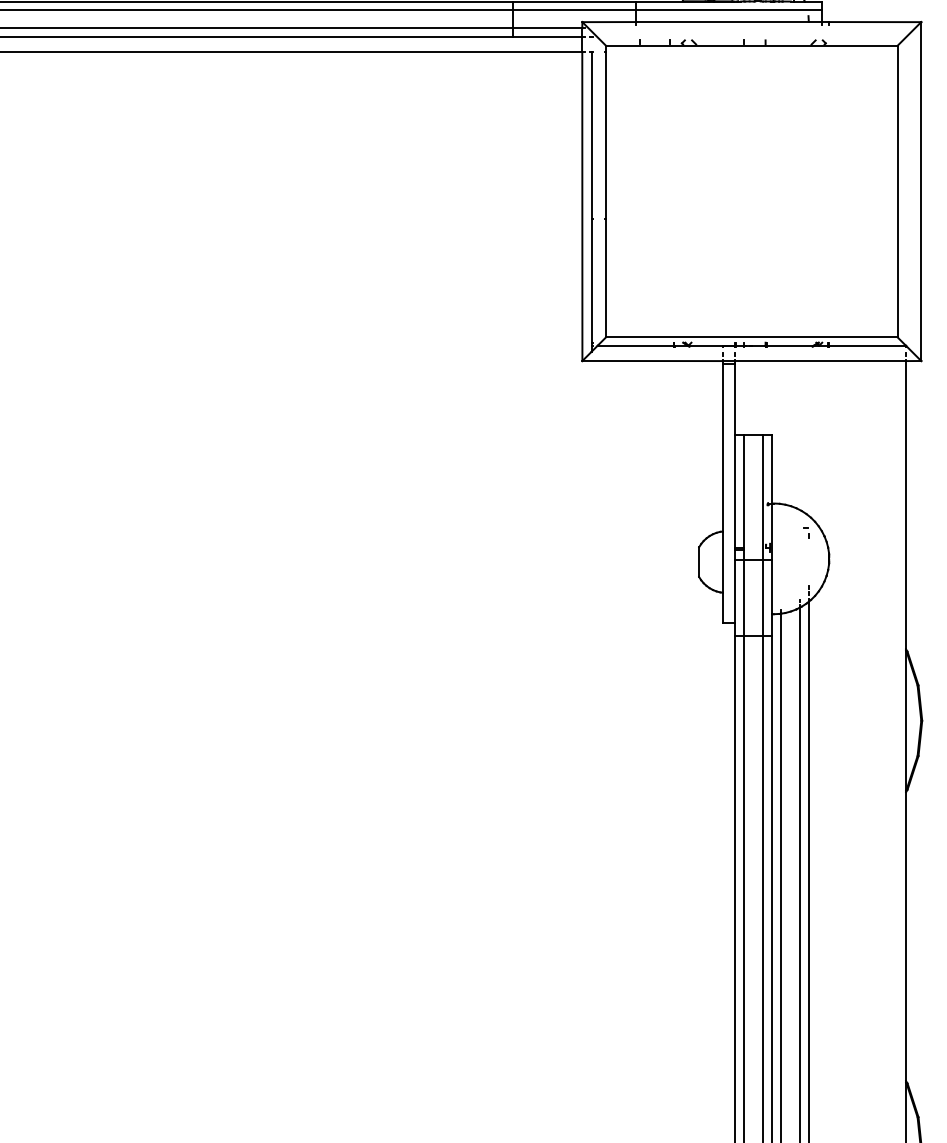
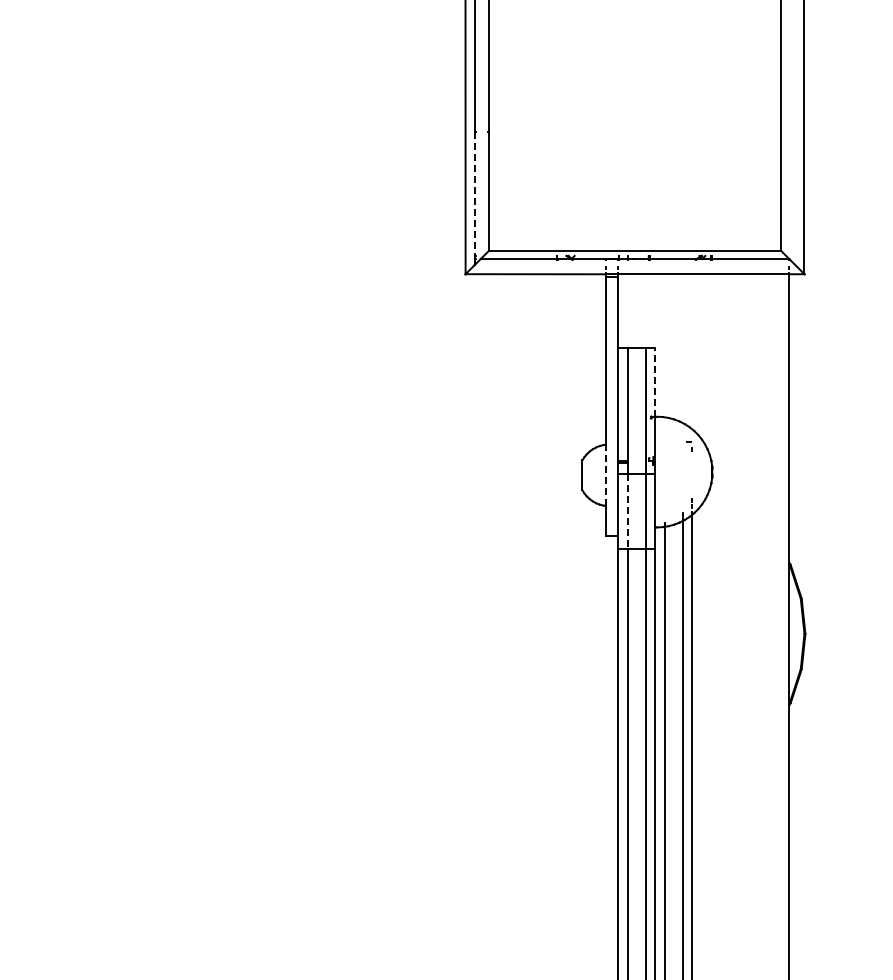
line: (591, 280) -> (474, 193), solid -> dashed
line: (772, 468) -> (655, 381), solid -> dashed
line: (722, 562) -> (605, 475), solid -> dashed
line: (744, 598) -> (627, 511), solid -> dashed

